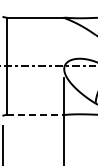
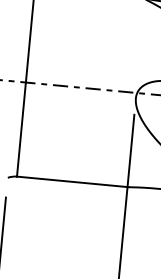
line: (35, 114) -> (71, 181), dashed -> solid

